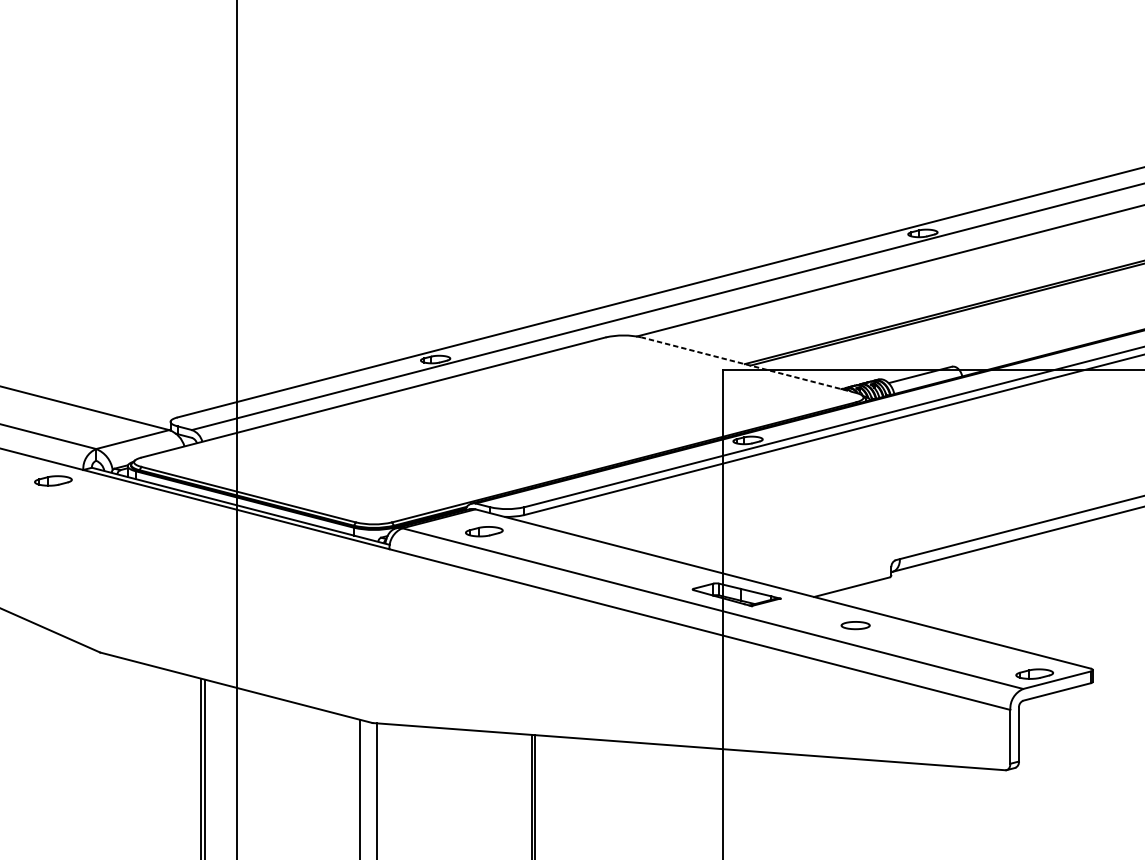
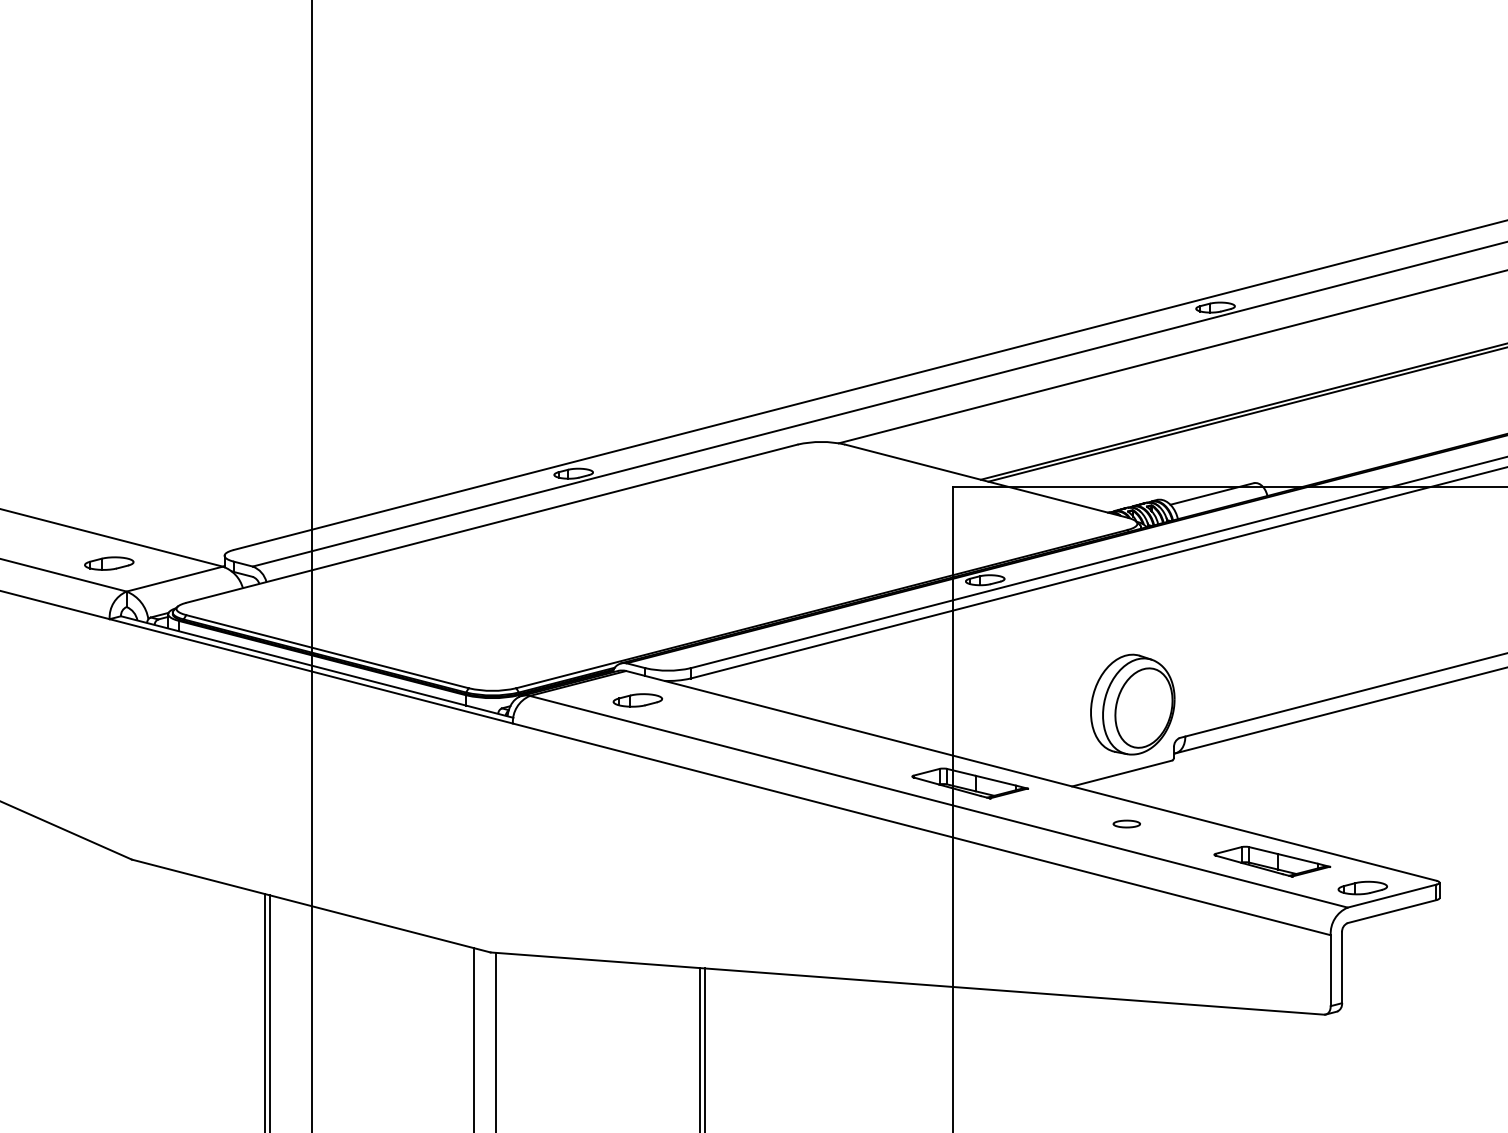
line: (749, 365) -> (986, 481), dashed -> solid
part: (53, 480) -> (109, 563), moved
part: (859, 534) -> (1132, 704), added
part: (855, 625) -> (1126, 823), size x0.71
part: (966, 653) -> (1272, 861), added

